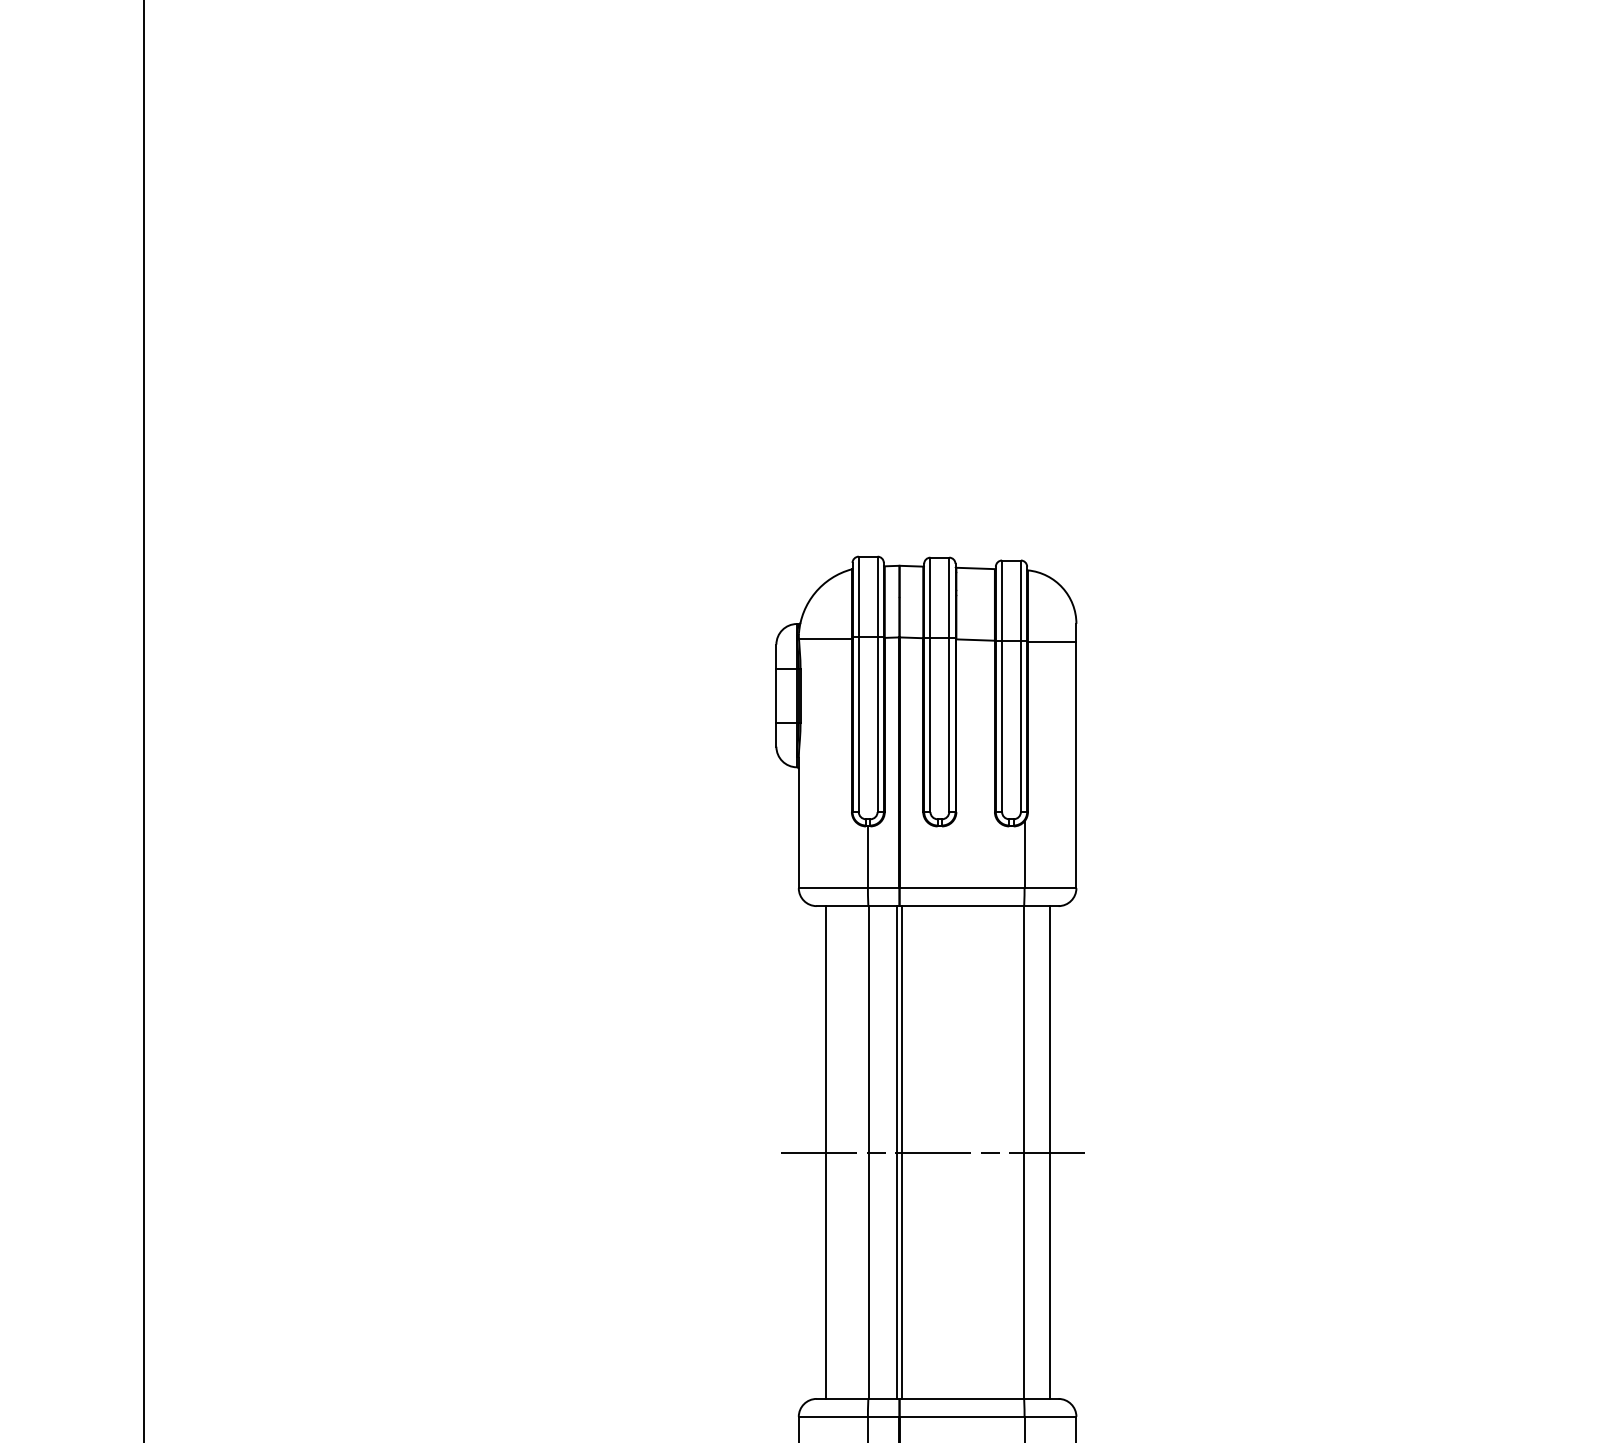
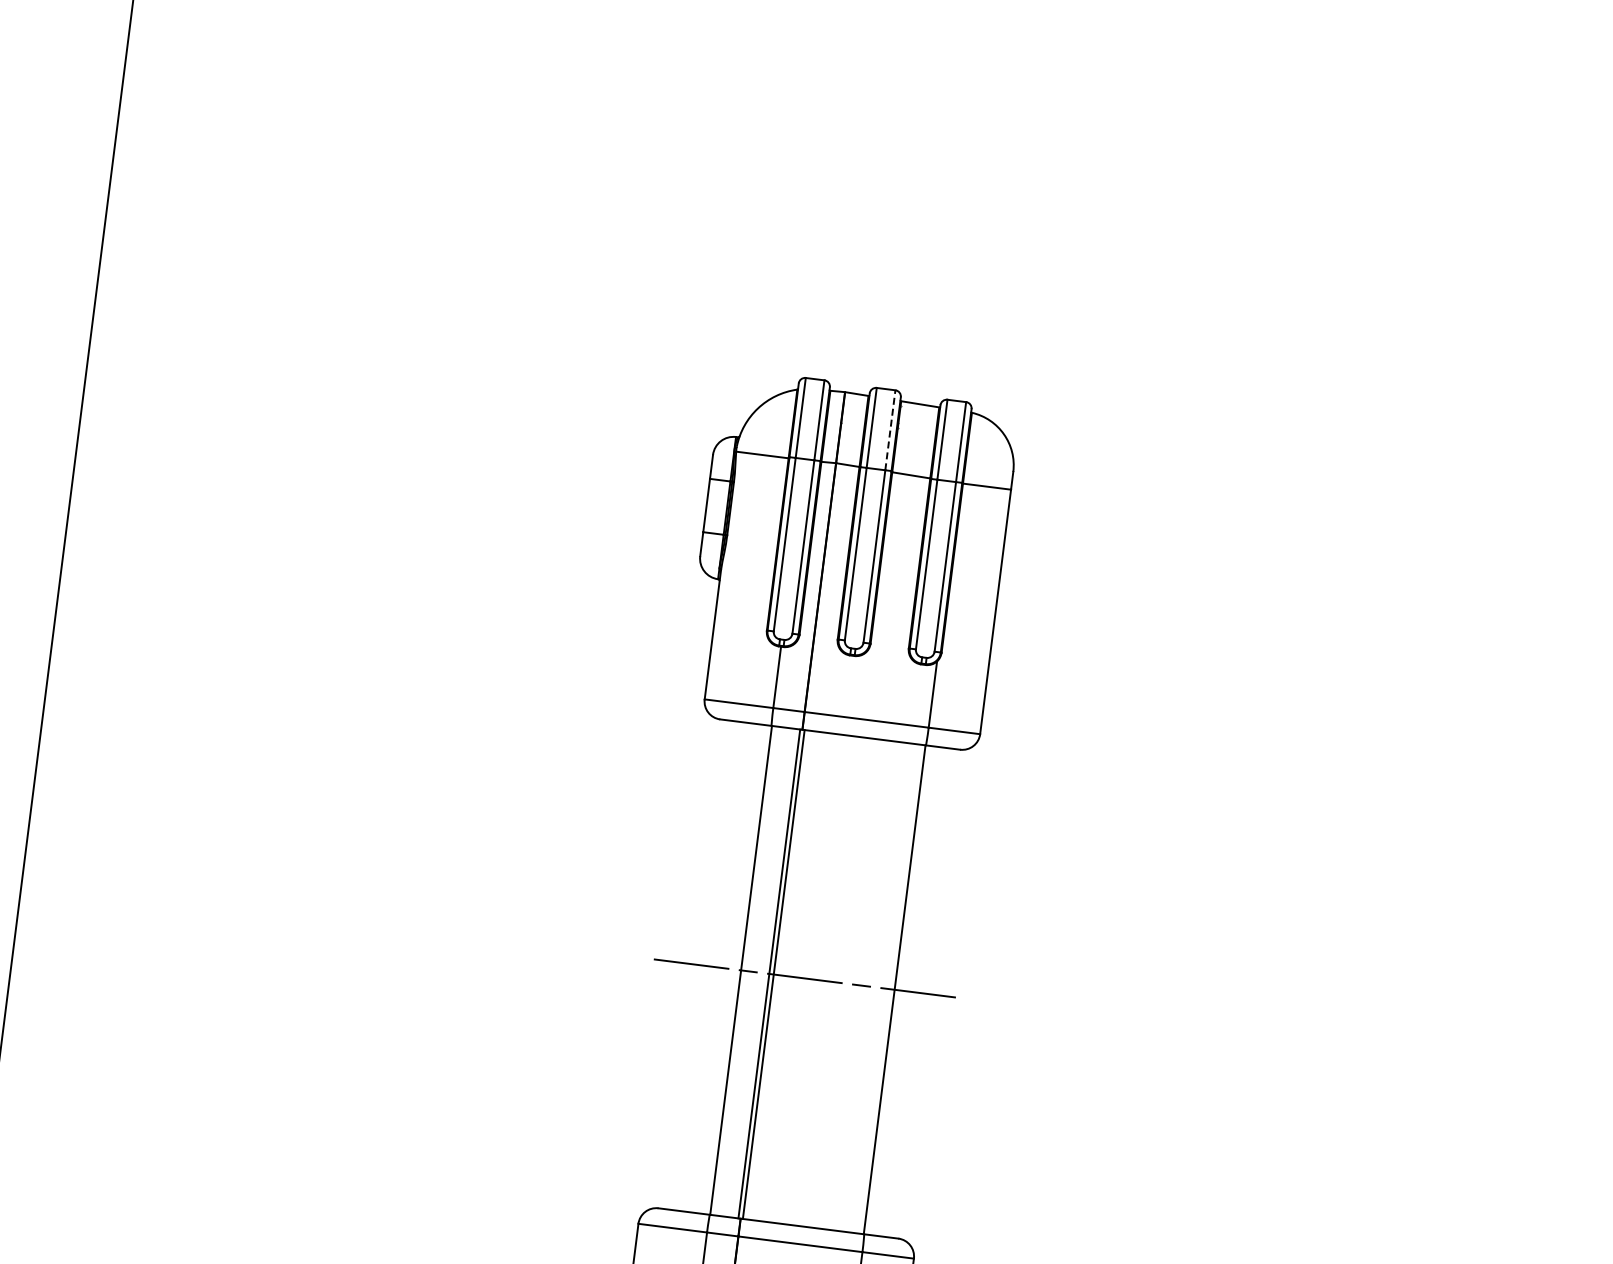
line: (949, 597) -> (890, 429), solid -> dashed
line: (825, 1152) -> (698, 964), removed
line: (1049, 1152) -> (920, 993), removed

